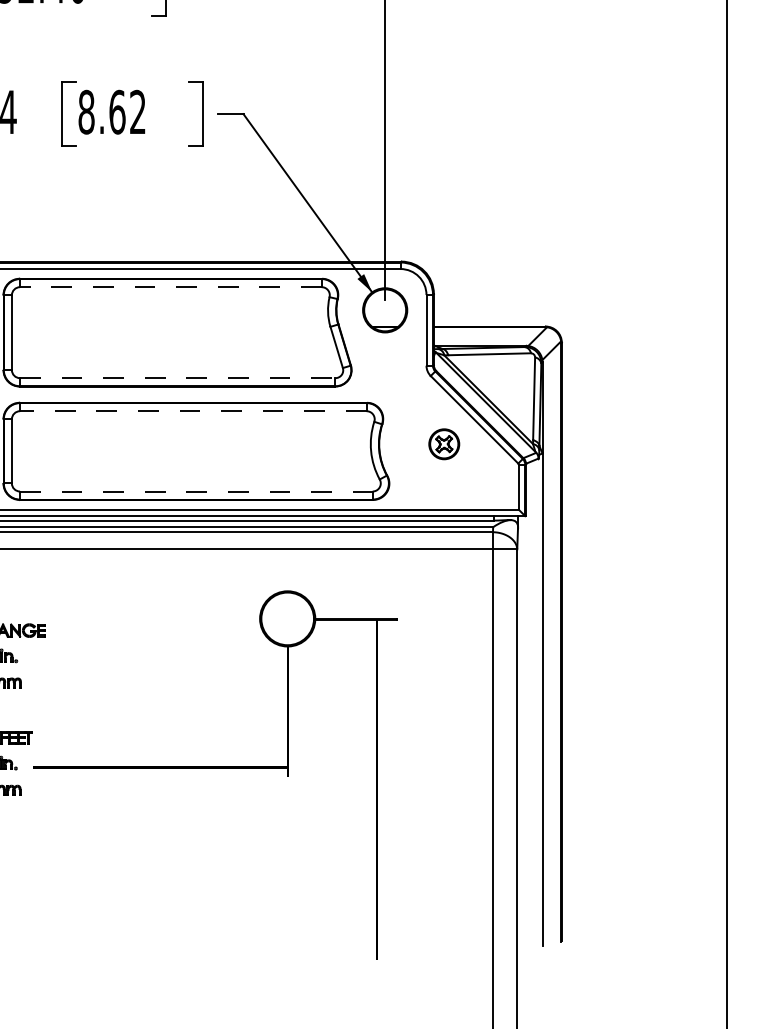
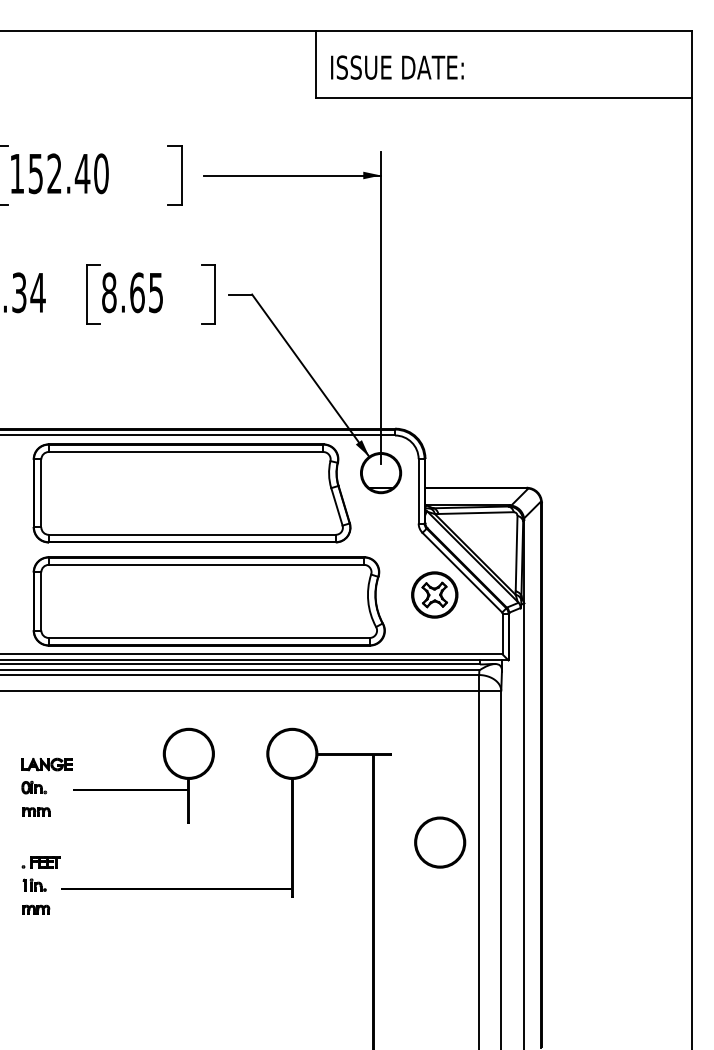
text: (137, 111) -> (155, 292), 8.62 -> 8.65
line: (170, 287) -> (185, 452), dashed -> solid
line: (177, 377) -> (192, 534), dashed -> solid
line: (193, 410) -> (206, 564), dashed -> solid
part: (443, 443) -> (434, 594), size x1.67
line: (196, 490) -> (209, 637), dashed -> solid
part: (124, 658) -> (143, 789), added
circle: (450, 716) -> (440, 842), added

